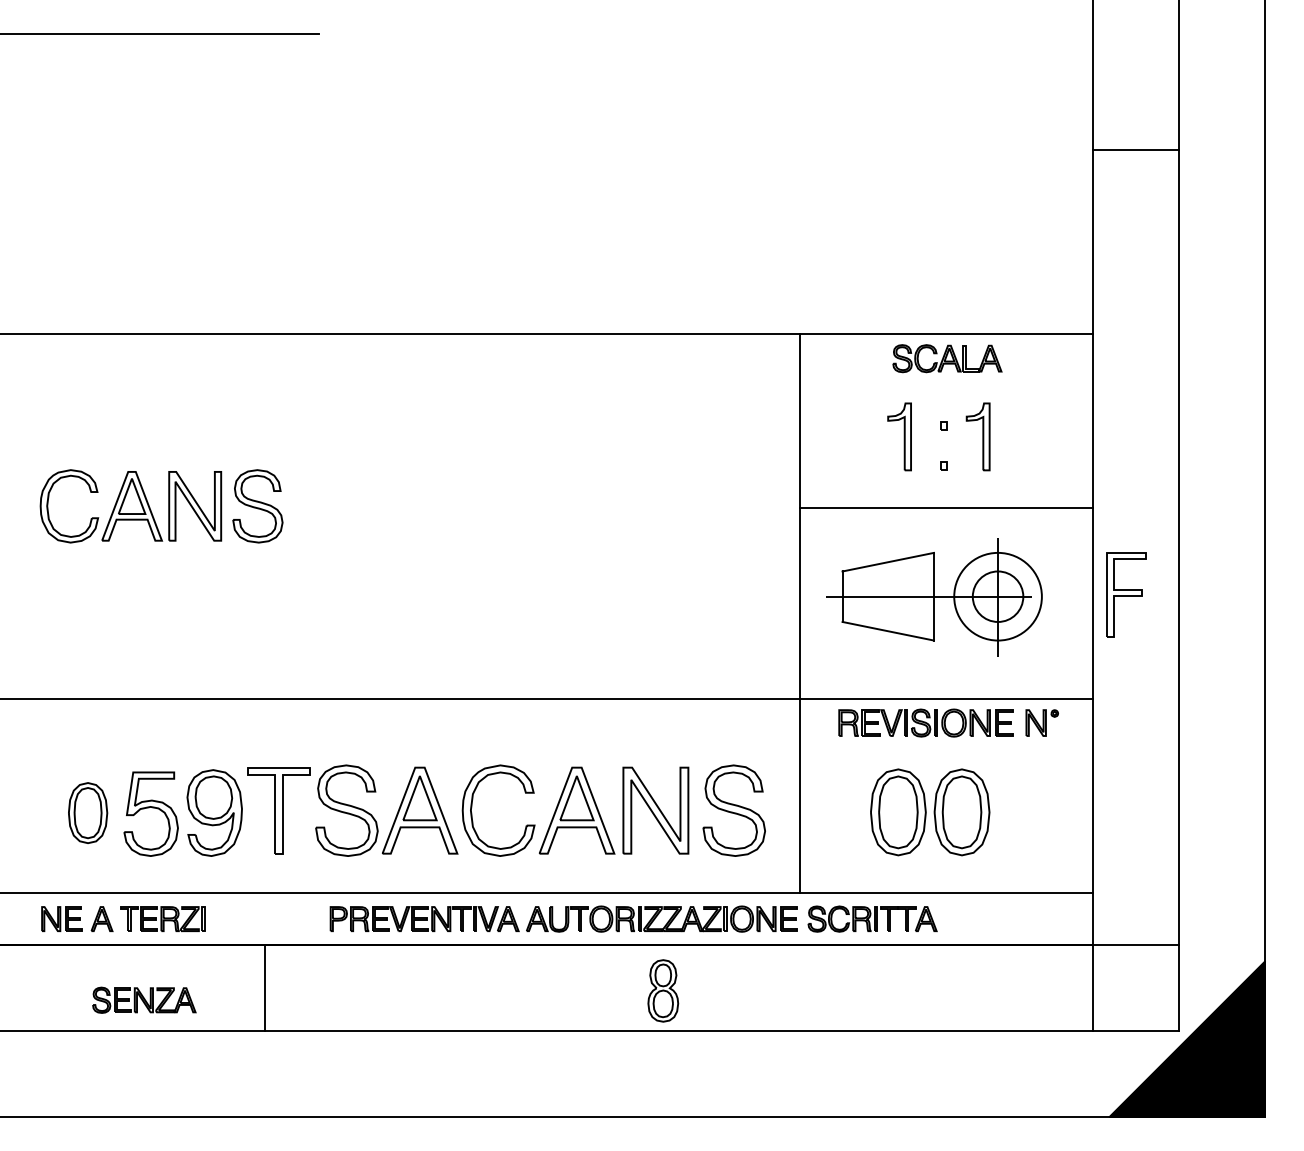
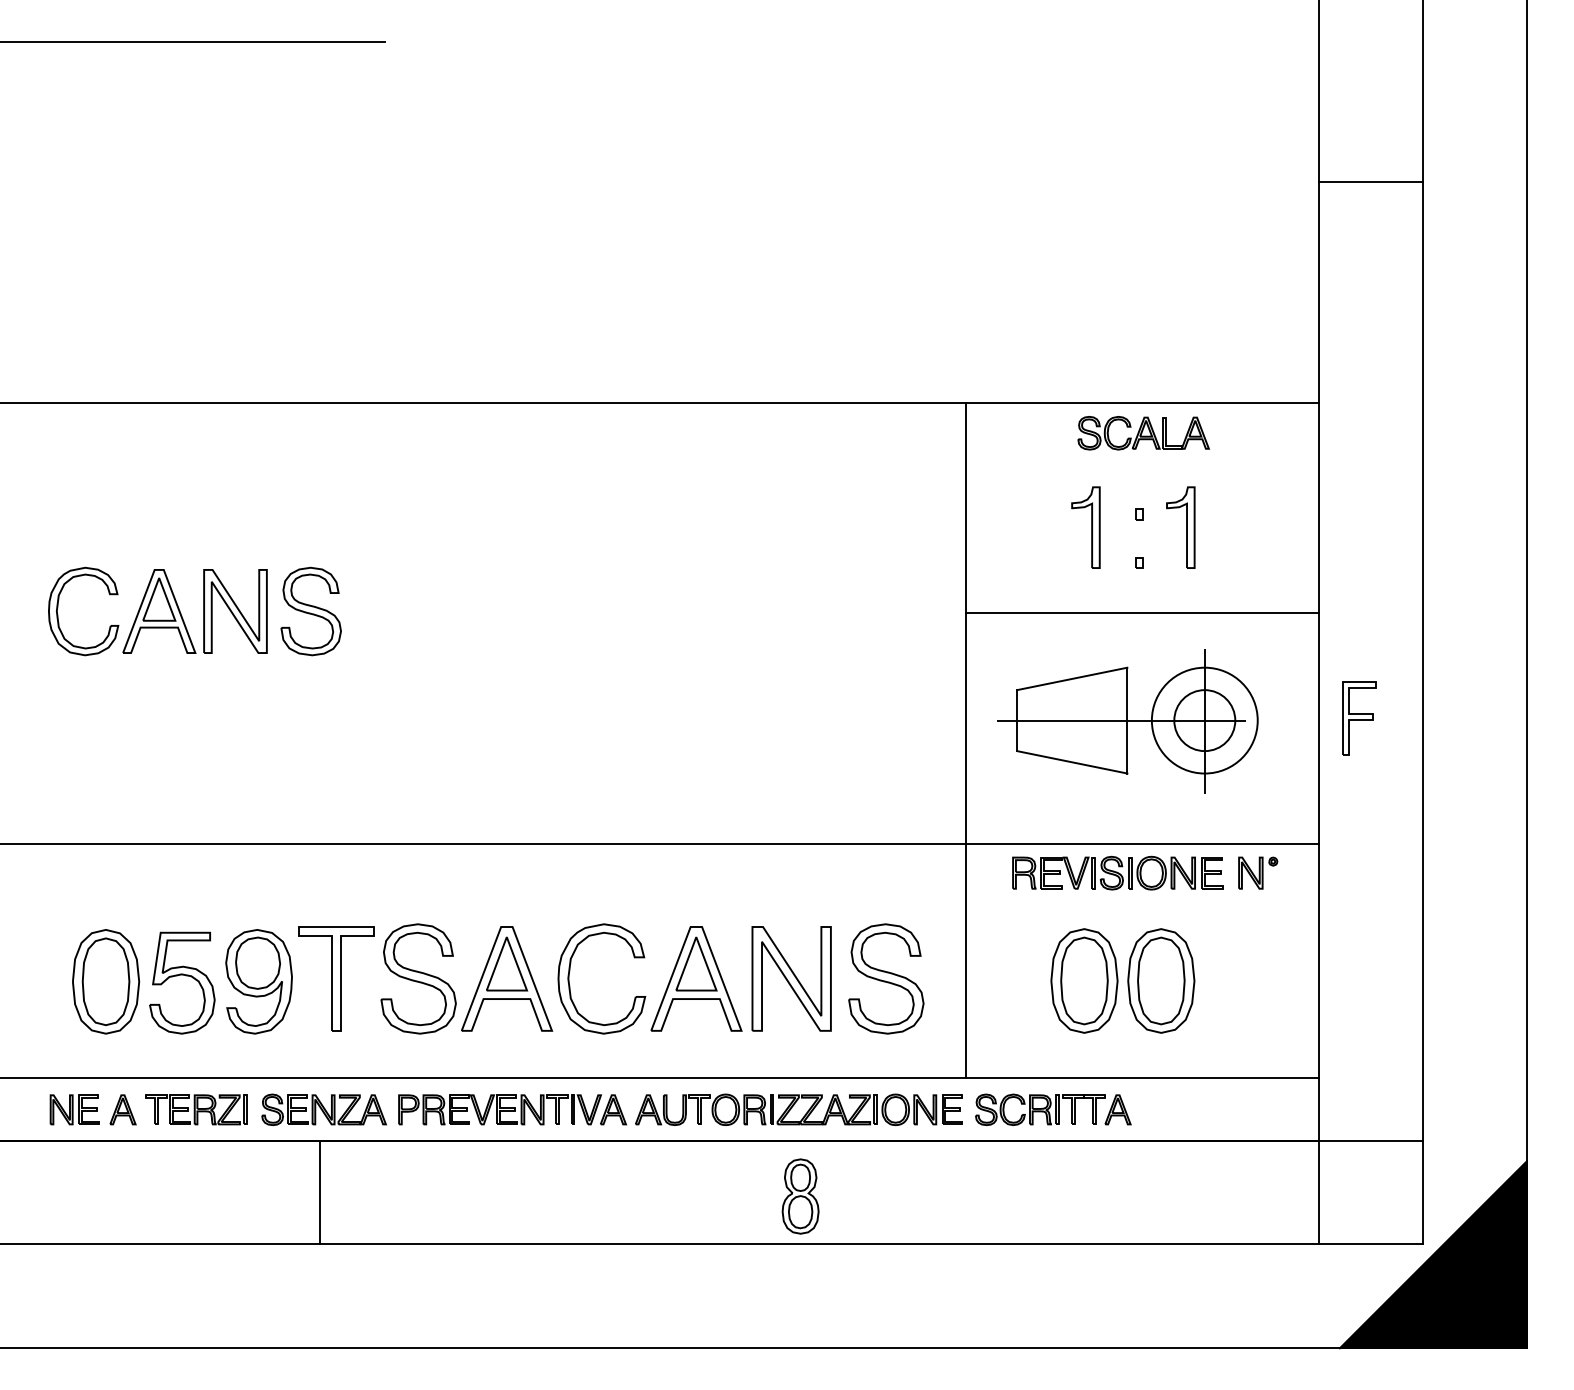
part: (1126, 594) -> (1359, 718), size x0.71
part: (88, 812) -> (106, 981), size x1.43
part: (143, 1000) -> (323, 1109), moved

